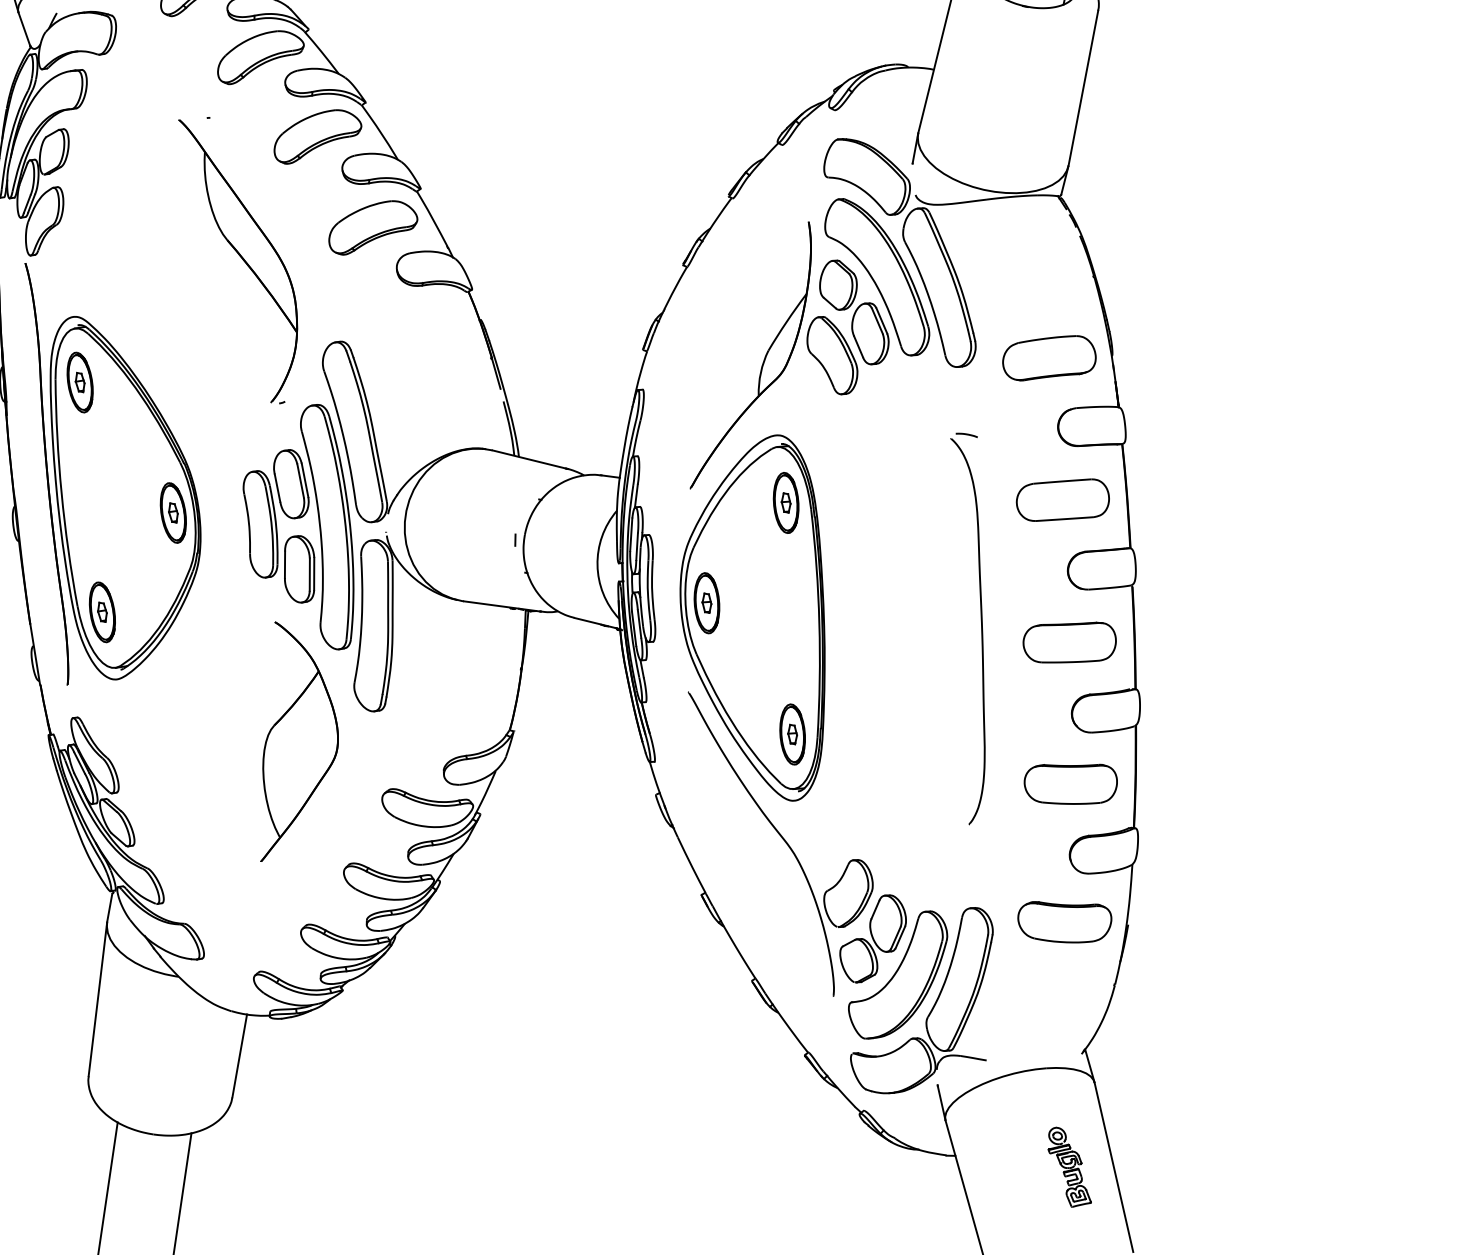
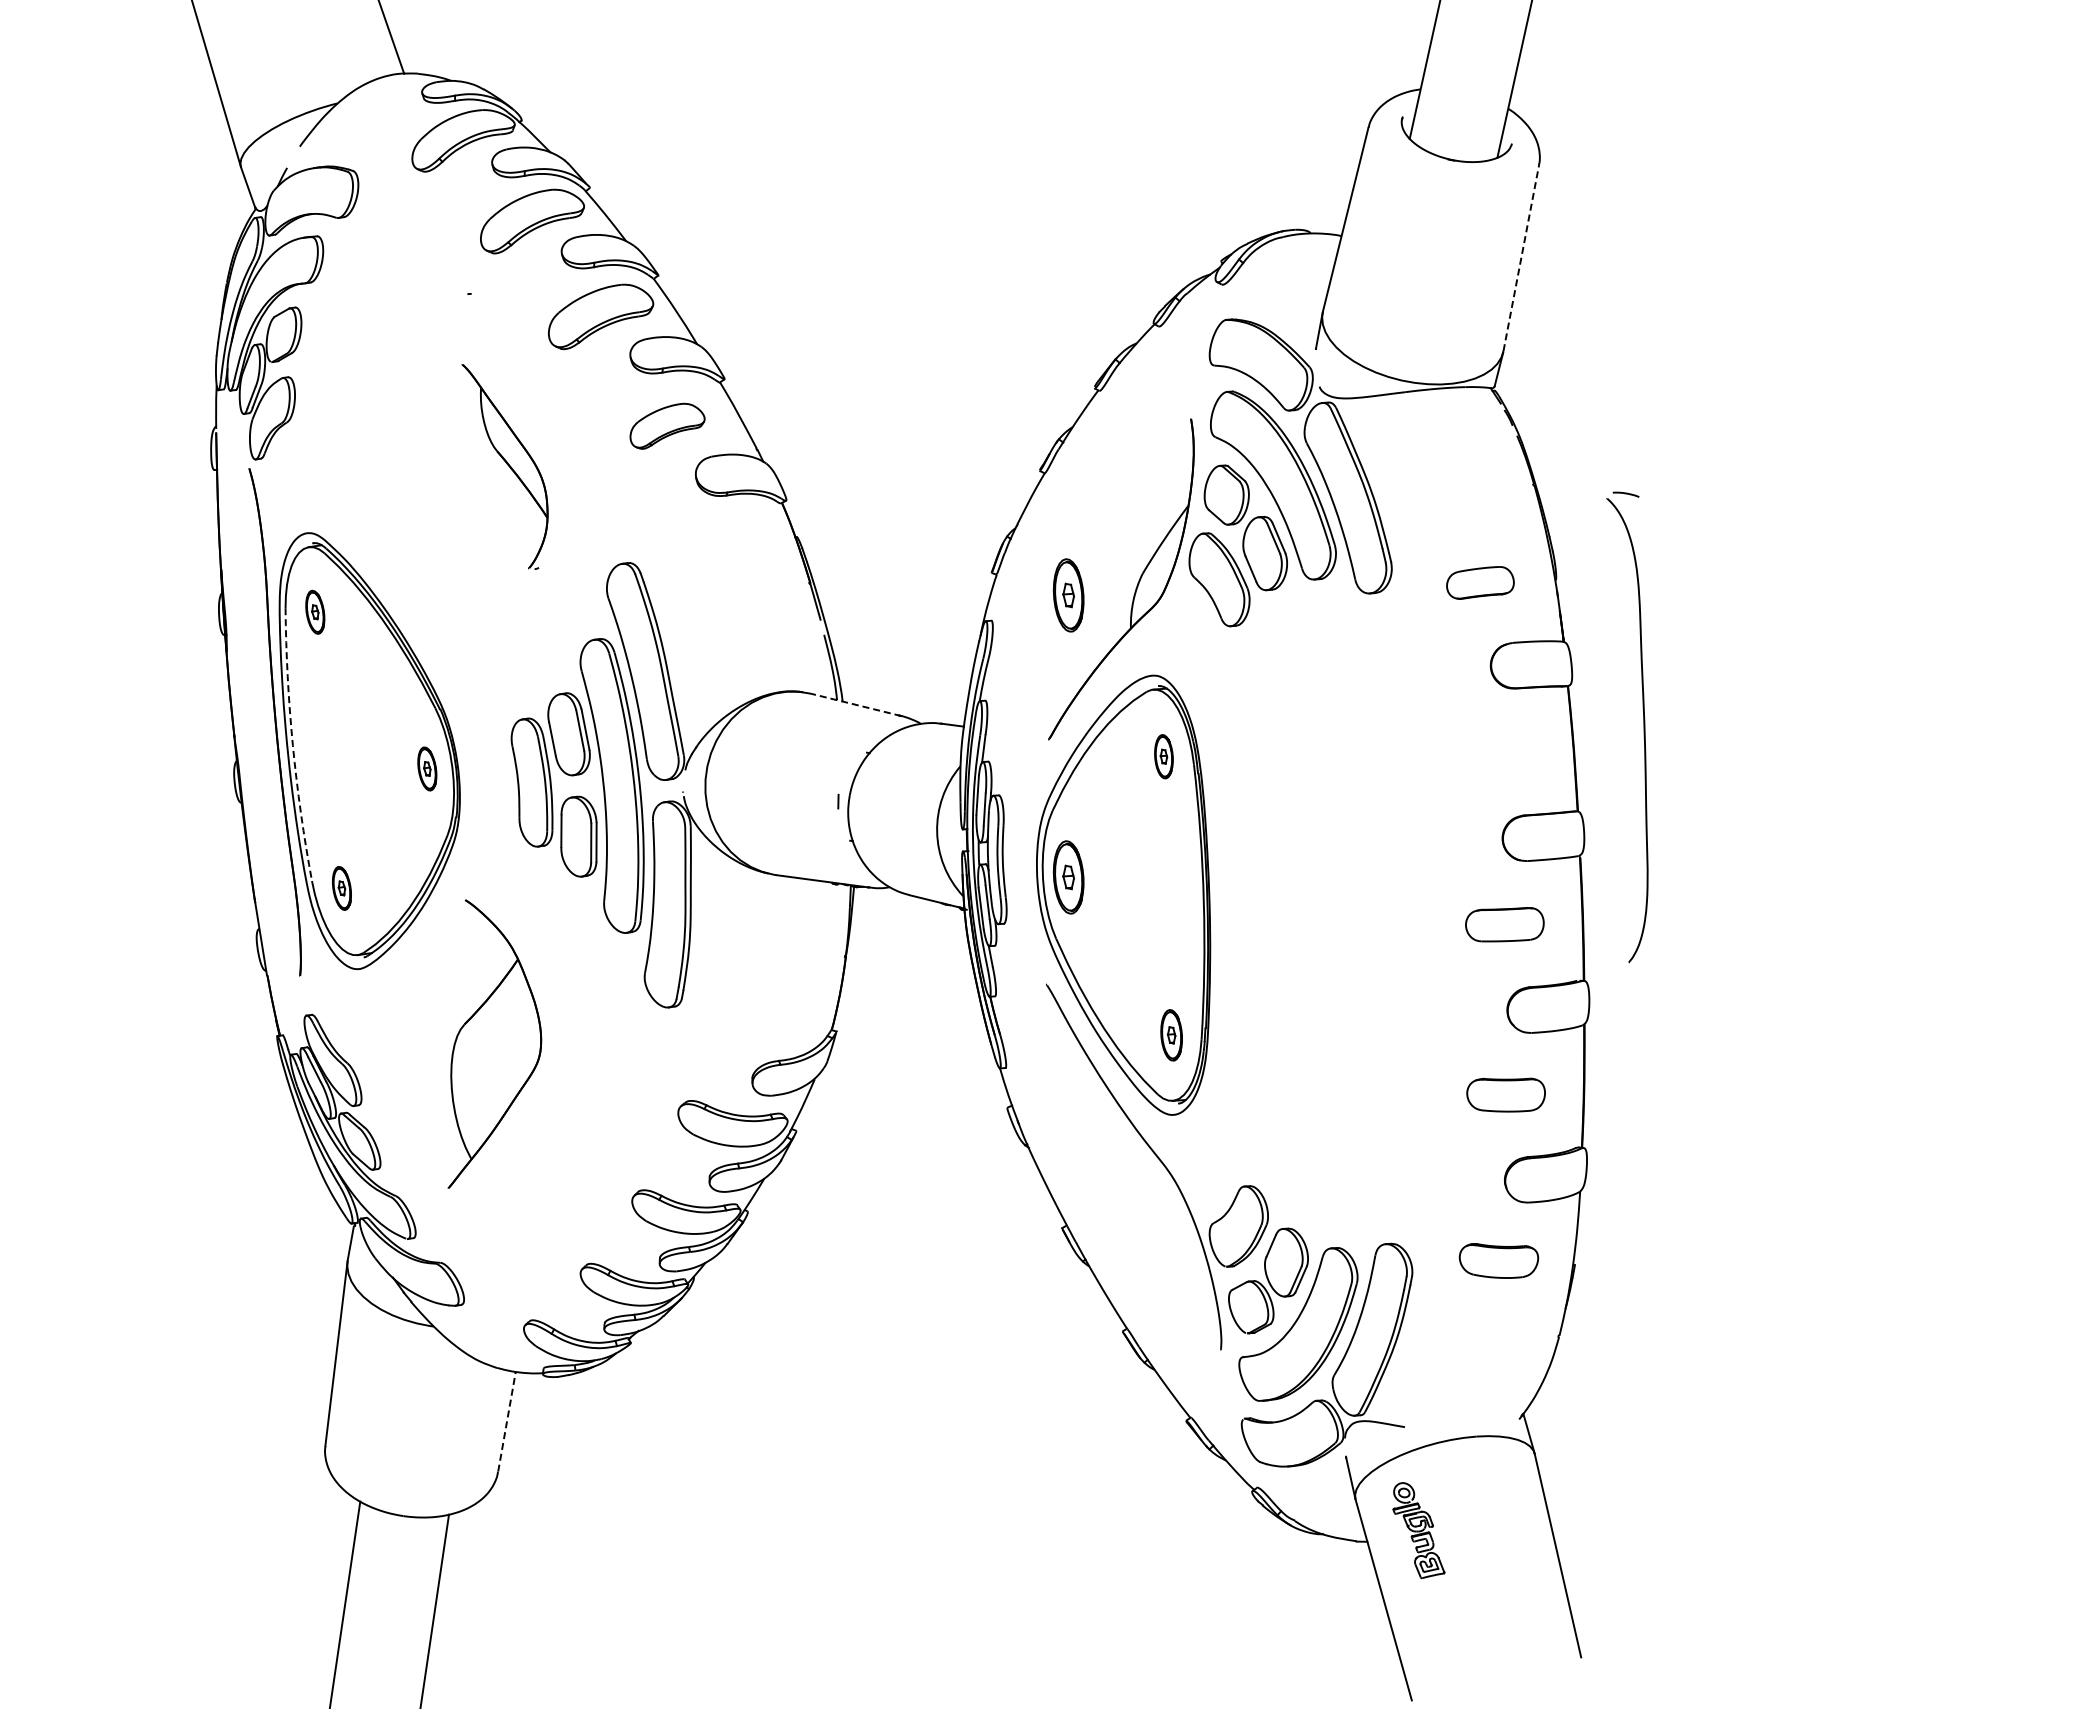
line: (1083, 88) -> (1521, 258), solid -> dashed
part: (373, 228) -> (667, 426), size x0.7
part: (237, 261) -> (504, 466), size x0.6
part: (1049, 357) -> (1480, 582), size x0.6
part: (706, 368) -> (1068, 595), added
part: (80, 382) -> (315, 612), size x0.6
line: (530, 459) -> (856, 704), solid -> dashed
arc: (61, 493) -> (292, 745), solid -> dashed
part: (1062, 500) -> (1496, 753), removed
part: (785, 502) -> (1163, 756), size x0.6
part: (173, 512) -> (427, 768), size x0.6
part: (102, 612) -> (341, 888), size x0.6
part: (981, 629) -> (1643, 727), moved
part: (1069, 642) -> (1504, 924), size x0.7
part: (792, 734) -> (1171, 1035), size x0.7
part: (299, 741) -> (494, 1043), moved
part: (1070, 783) -> (1505, 1094), size x0.7
part: (1064, 921) -> (1498, 1260), size x0.7
line: (240, 1055) -> (507, 1421), solid -> dashed
part: (1069, 1167) -> (1418, 1530), moved

